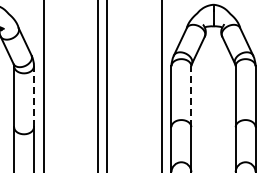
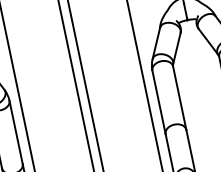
line: (34, 96) -> (16, 132), dashed -> solid
line: (191, 96) -> (179, 97), dashed -> solid

